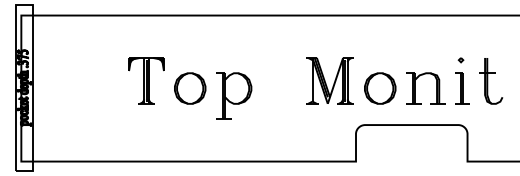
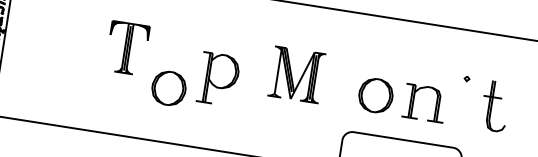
part: (329, 80) -> (296, 74), moved
part: (190, 88) -> (169, 88), moved
part: (462, 88) -> (463, 109), removed

